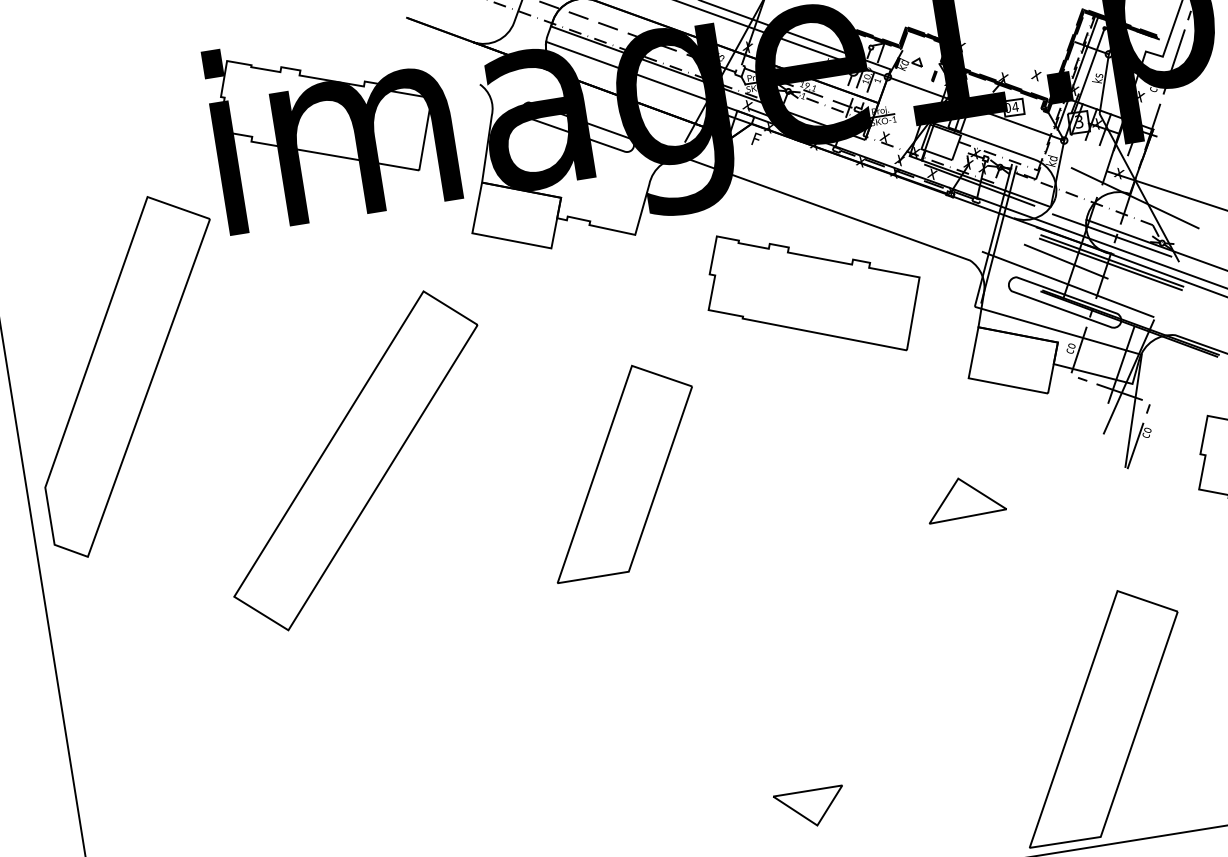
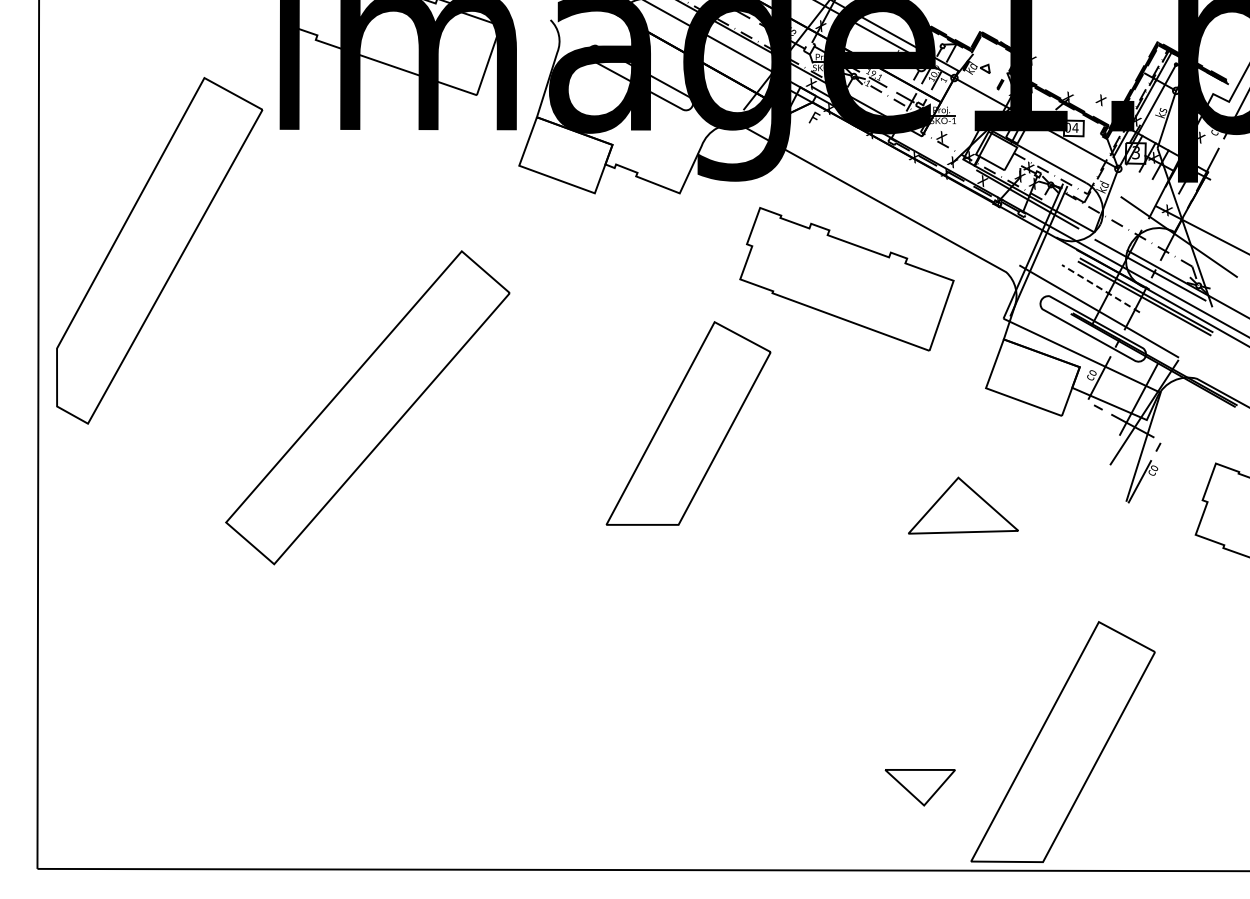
line: (1065, 261) -> (1100, 288), solid -> dashed
part: (355, 460) -> (367, 407), moved
part: (622, 470) -> (688, 423), moved
part: (964, 497) -> (962, 505), size x1.4
part: (809, 808) -> (919, 787), moved

